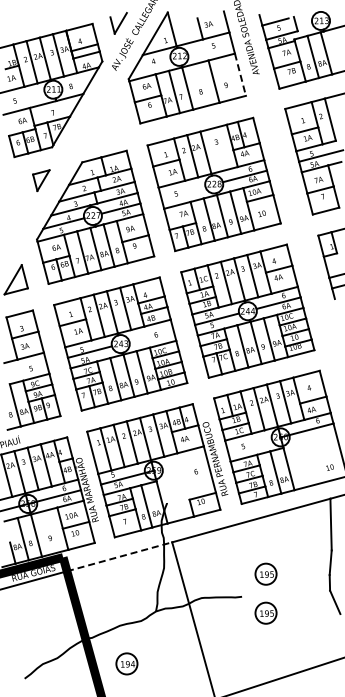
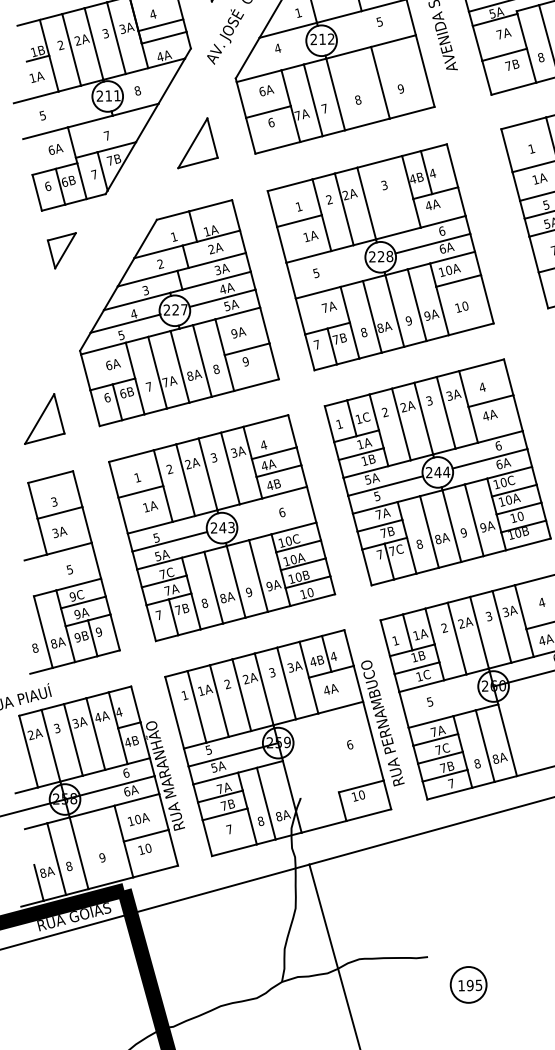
line: (240, 74) -> (425, 70), dashed -> solid
part: (106, 116) -> (197, 141), added
part: (41, 180) -> (62, 250), moved
line: (119, 556) -> (219, 888), dashed -> solid
part: (265, 573) -> (467, 917), removed

